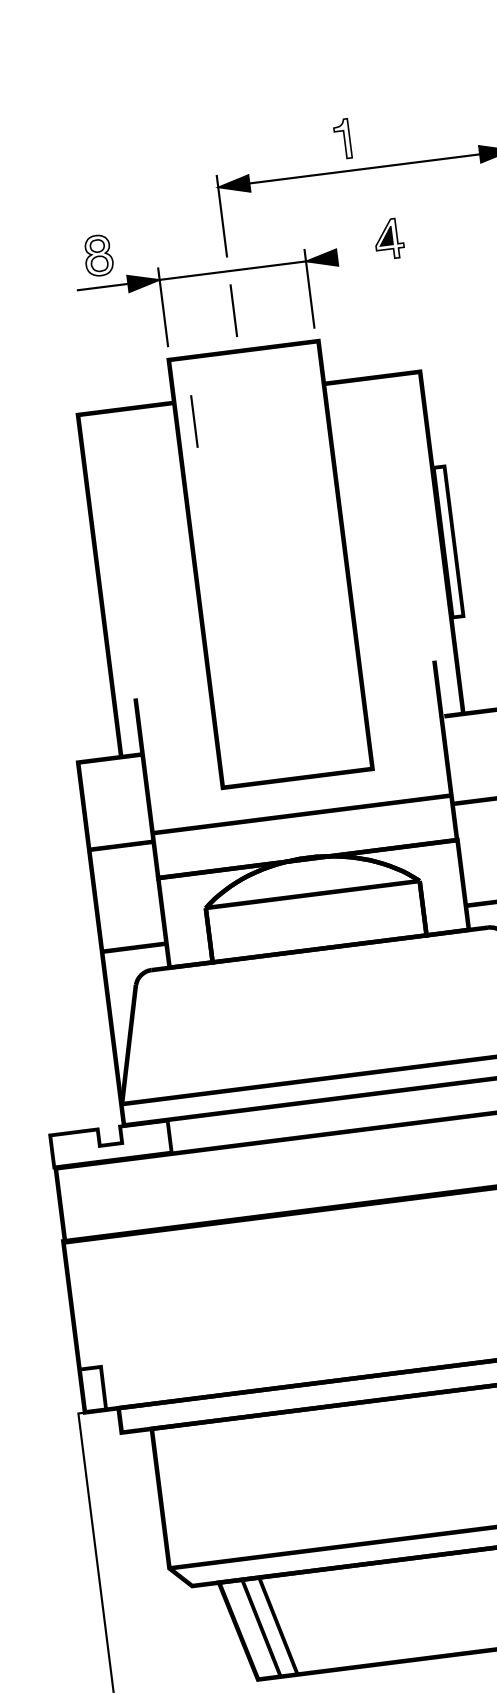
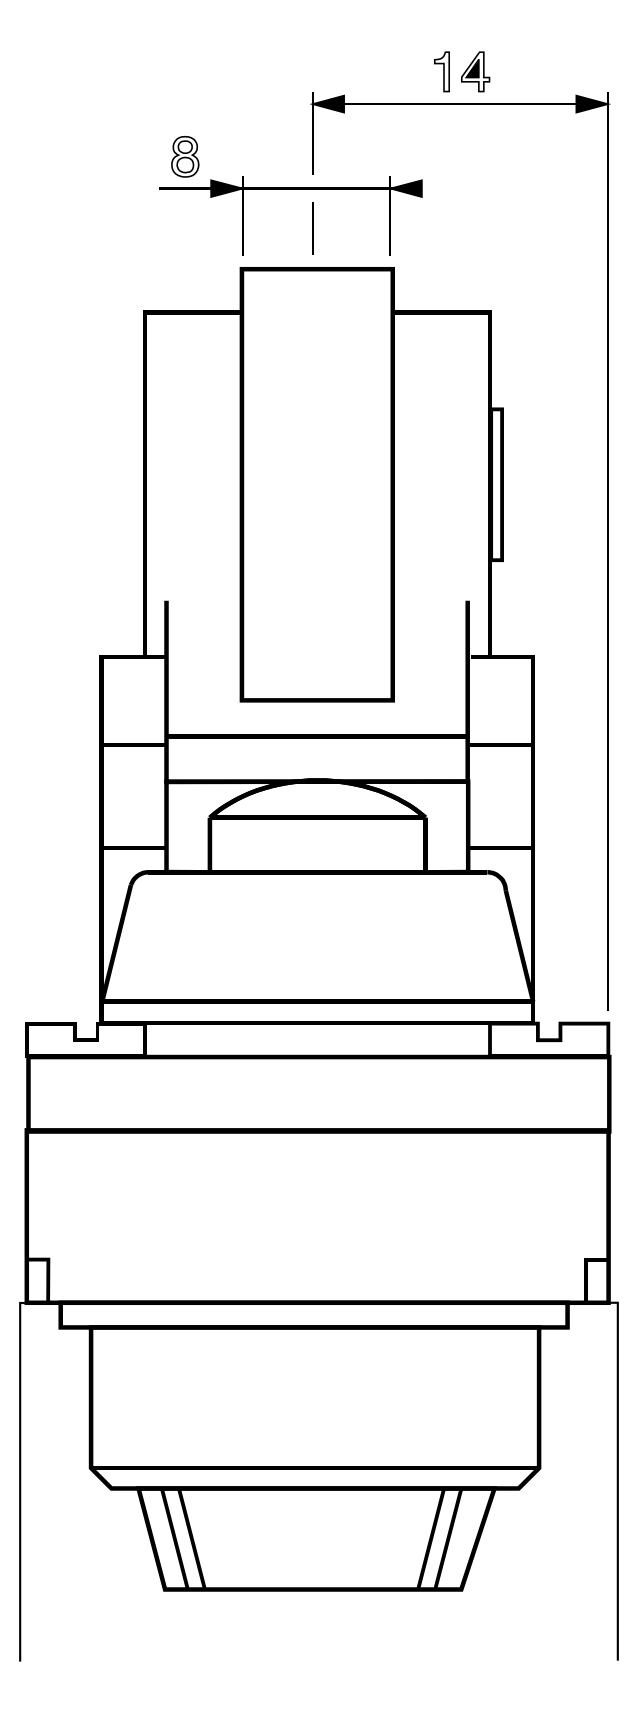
part: (388, 238) -> (475, 71), moved
line: (194, 421) -> (259, 333), removed

